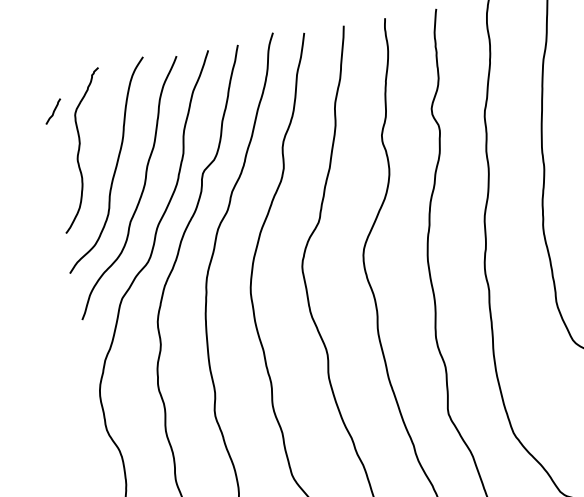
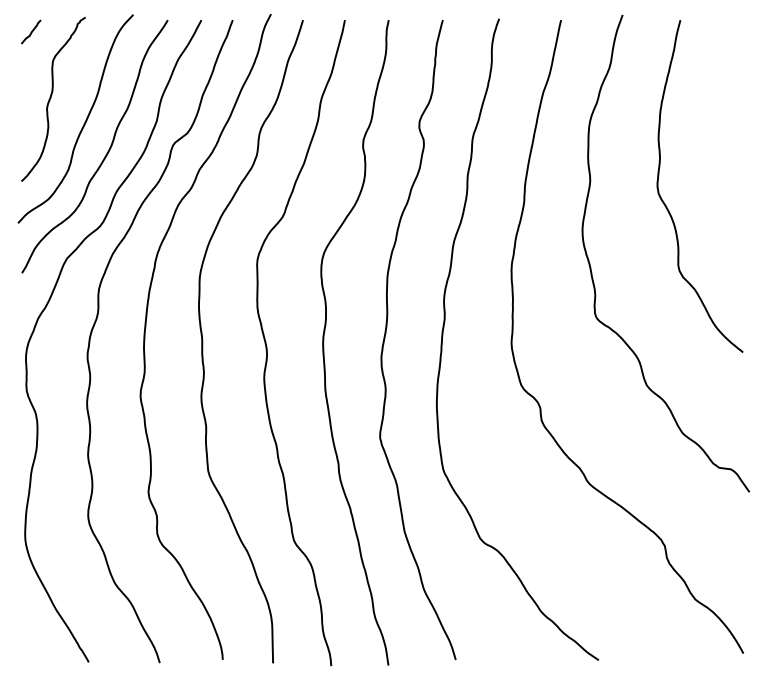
curve: (53, 111) -> (31, 31), moved

